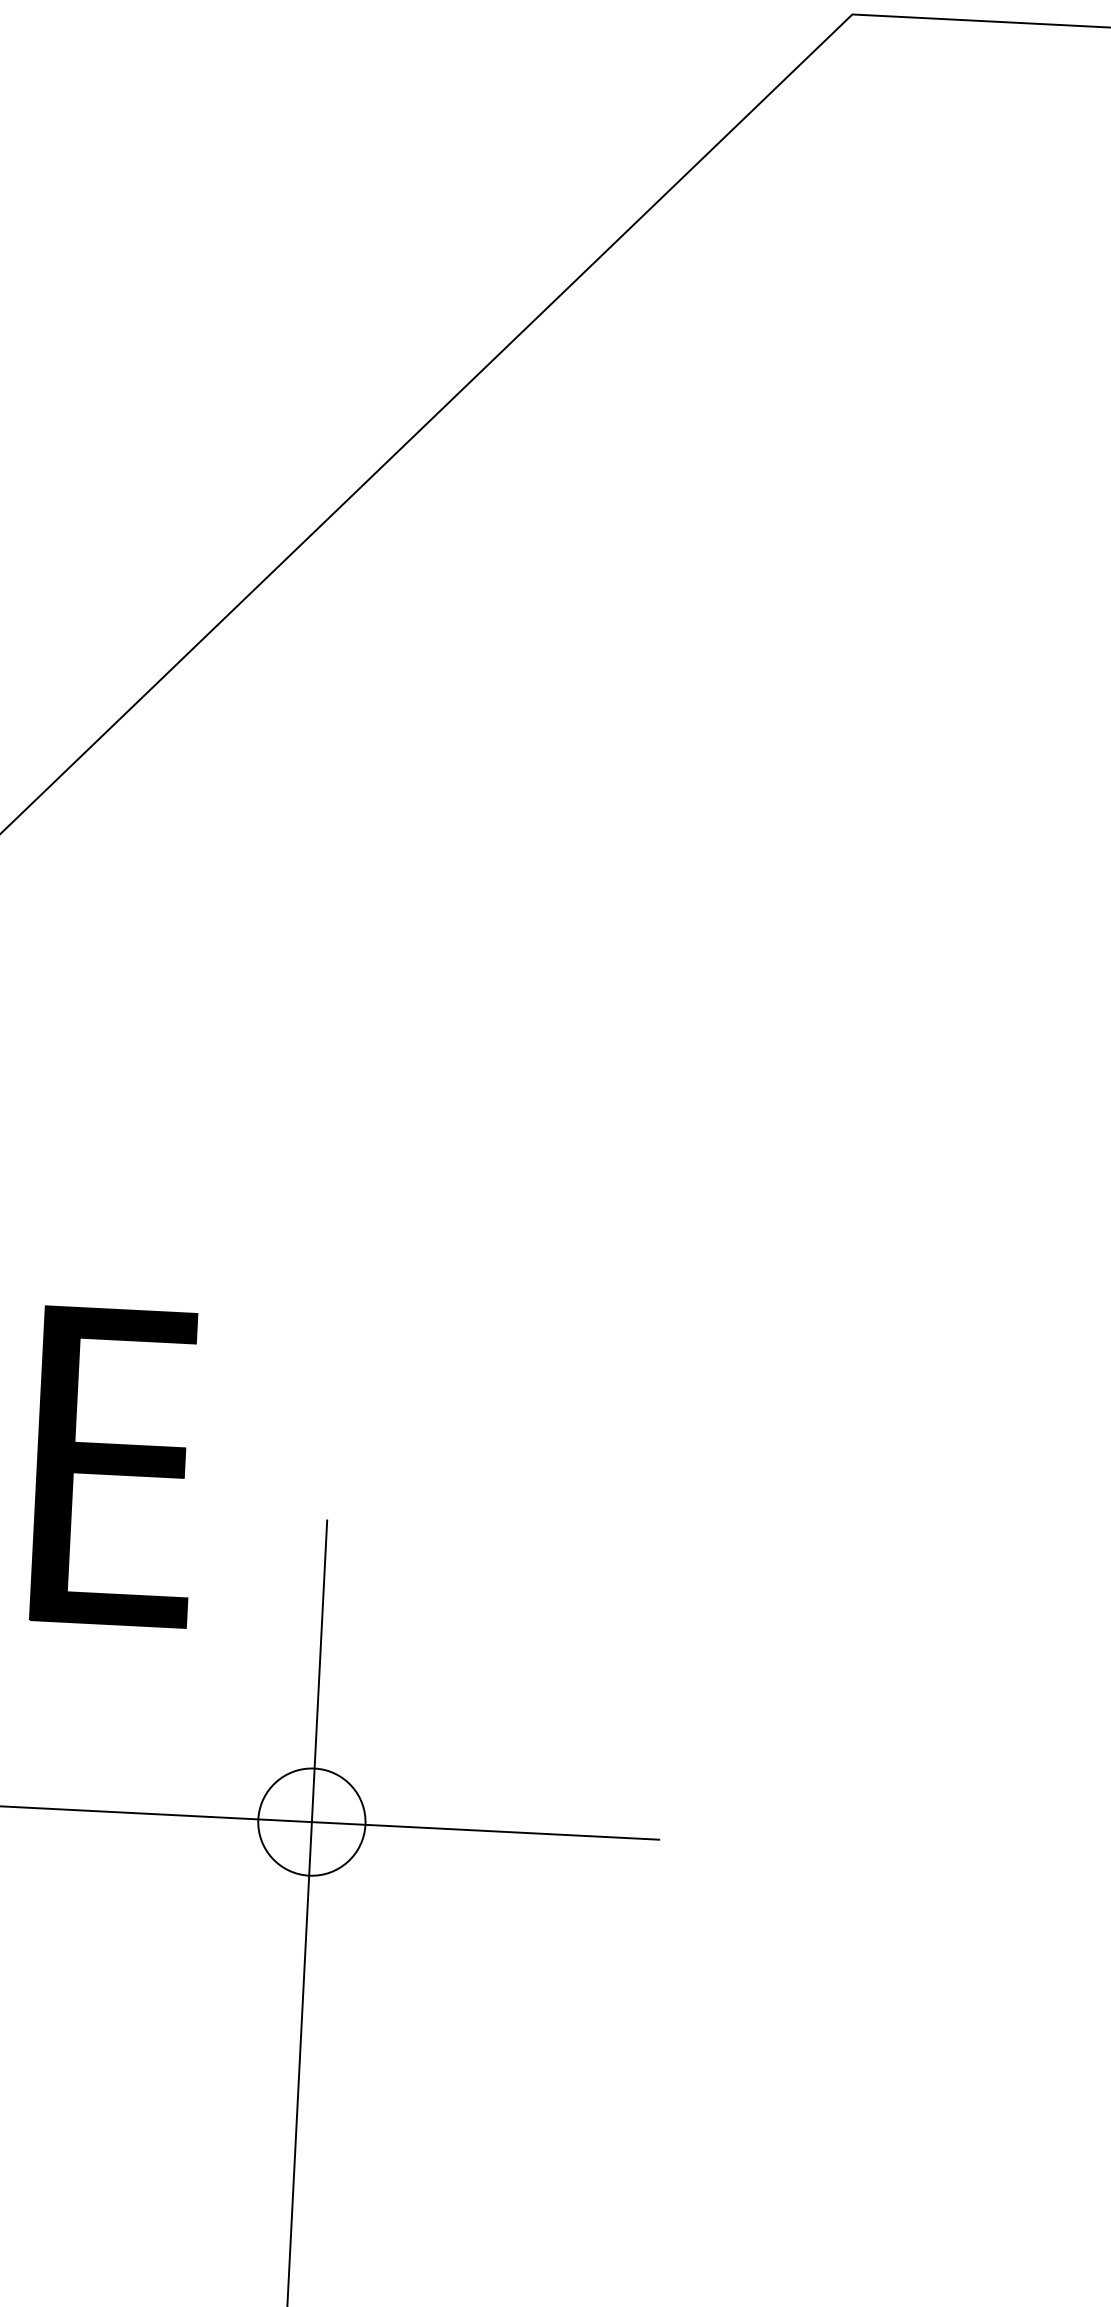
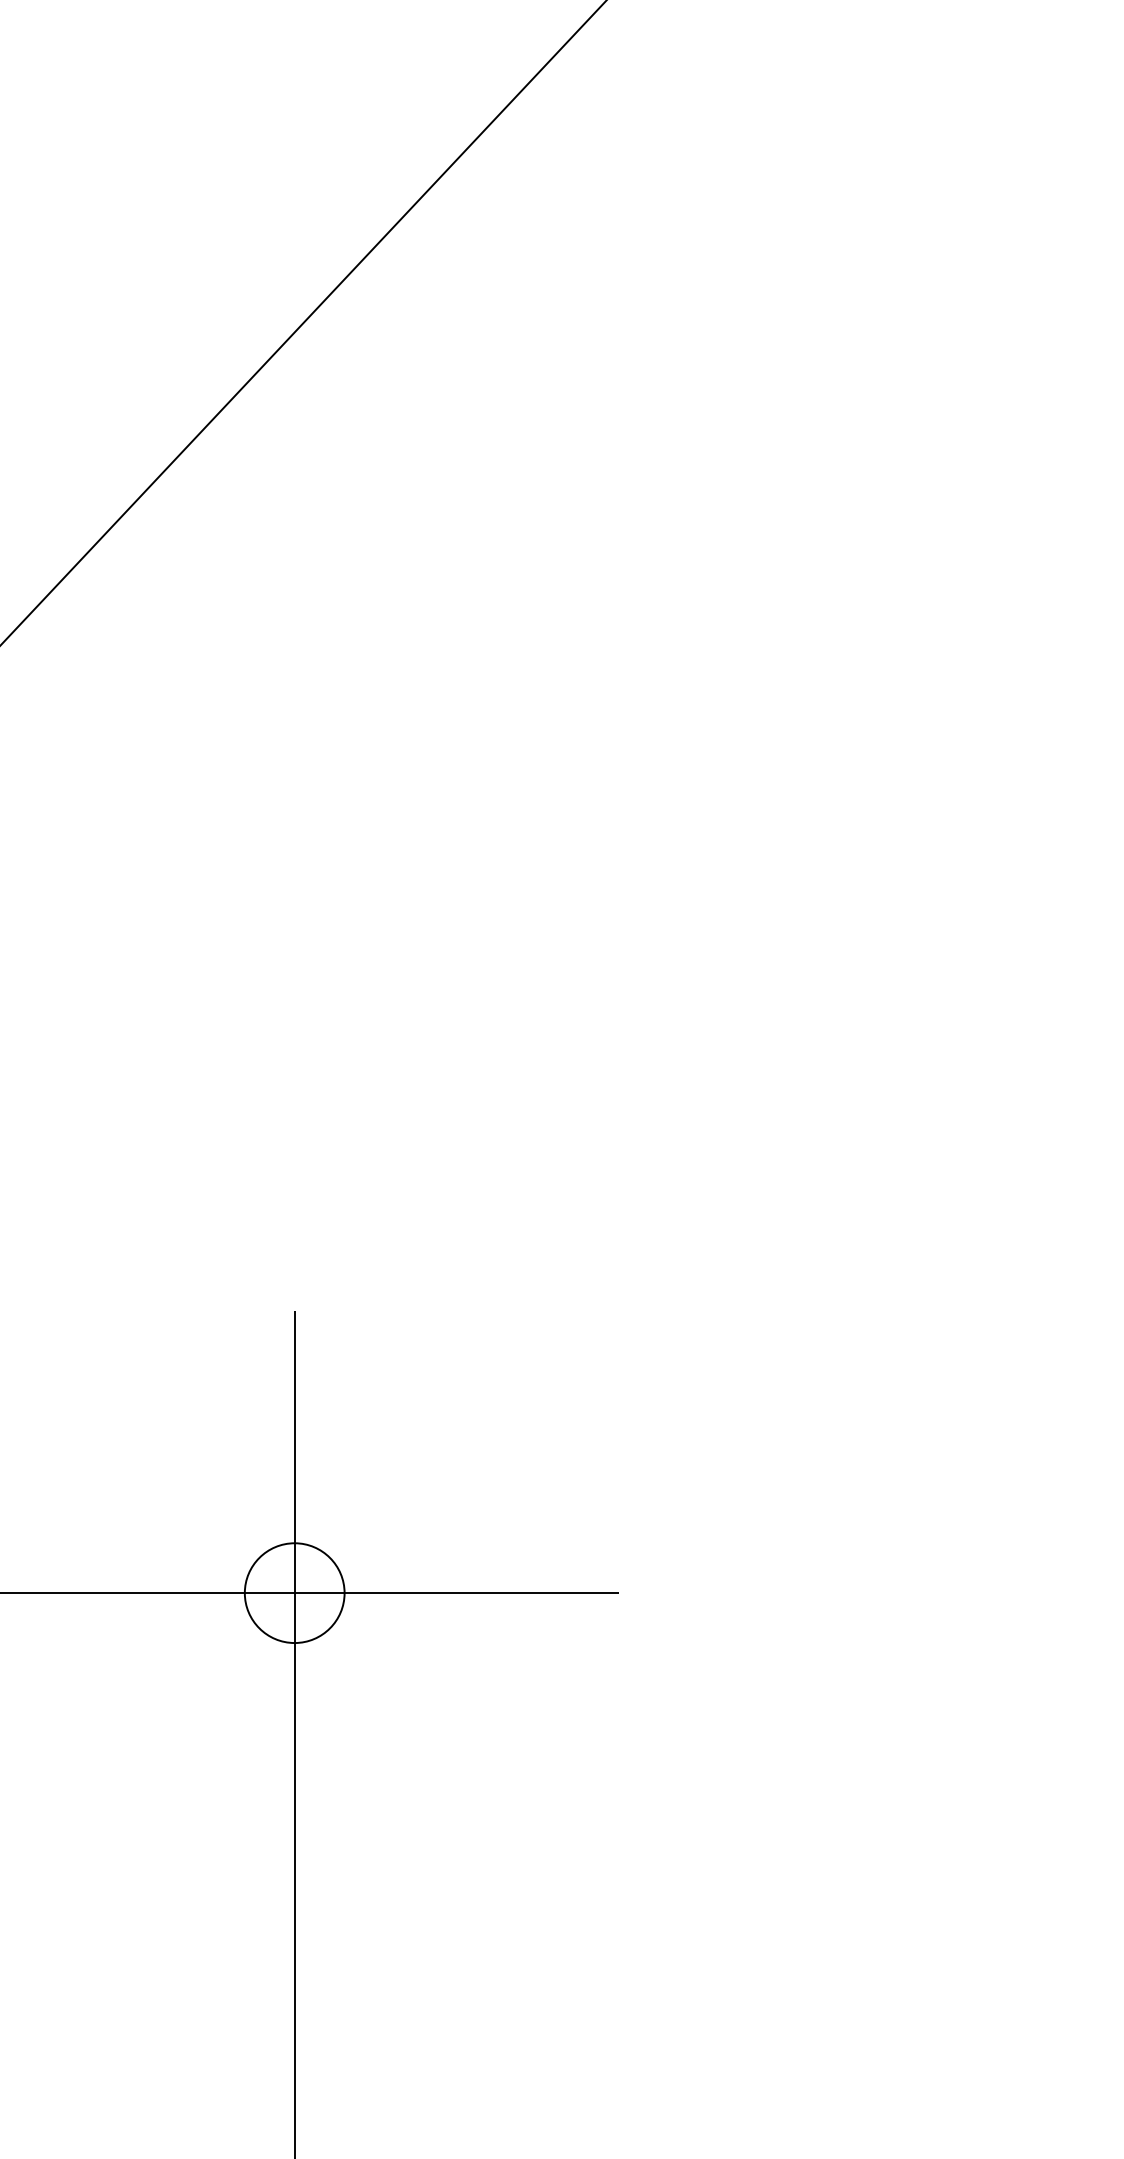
part: (115, 1466) -> (95, 1272), removed

